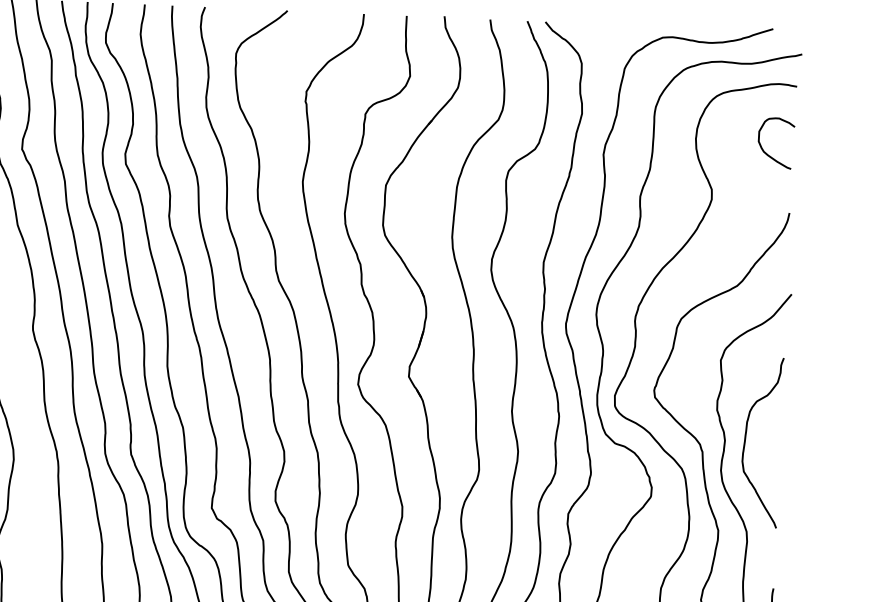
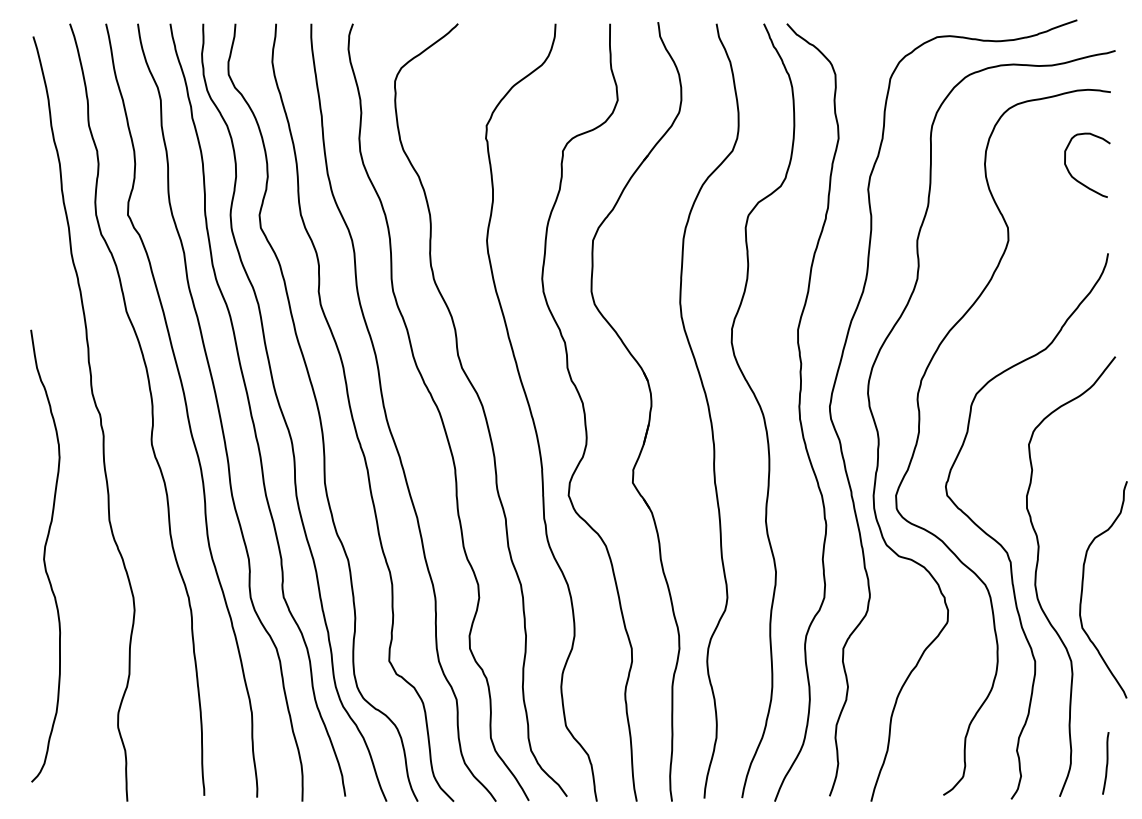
curve: (746, 439) -> (1083, 587), moved

